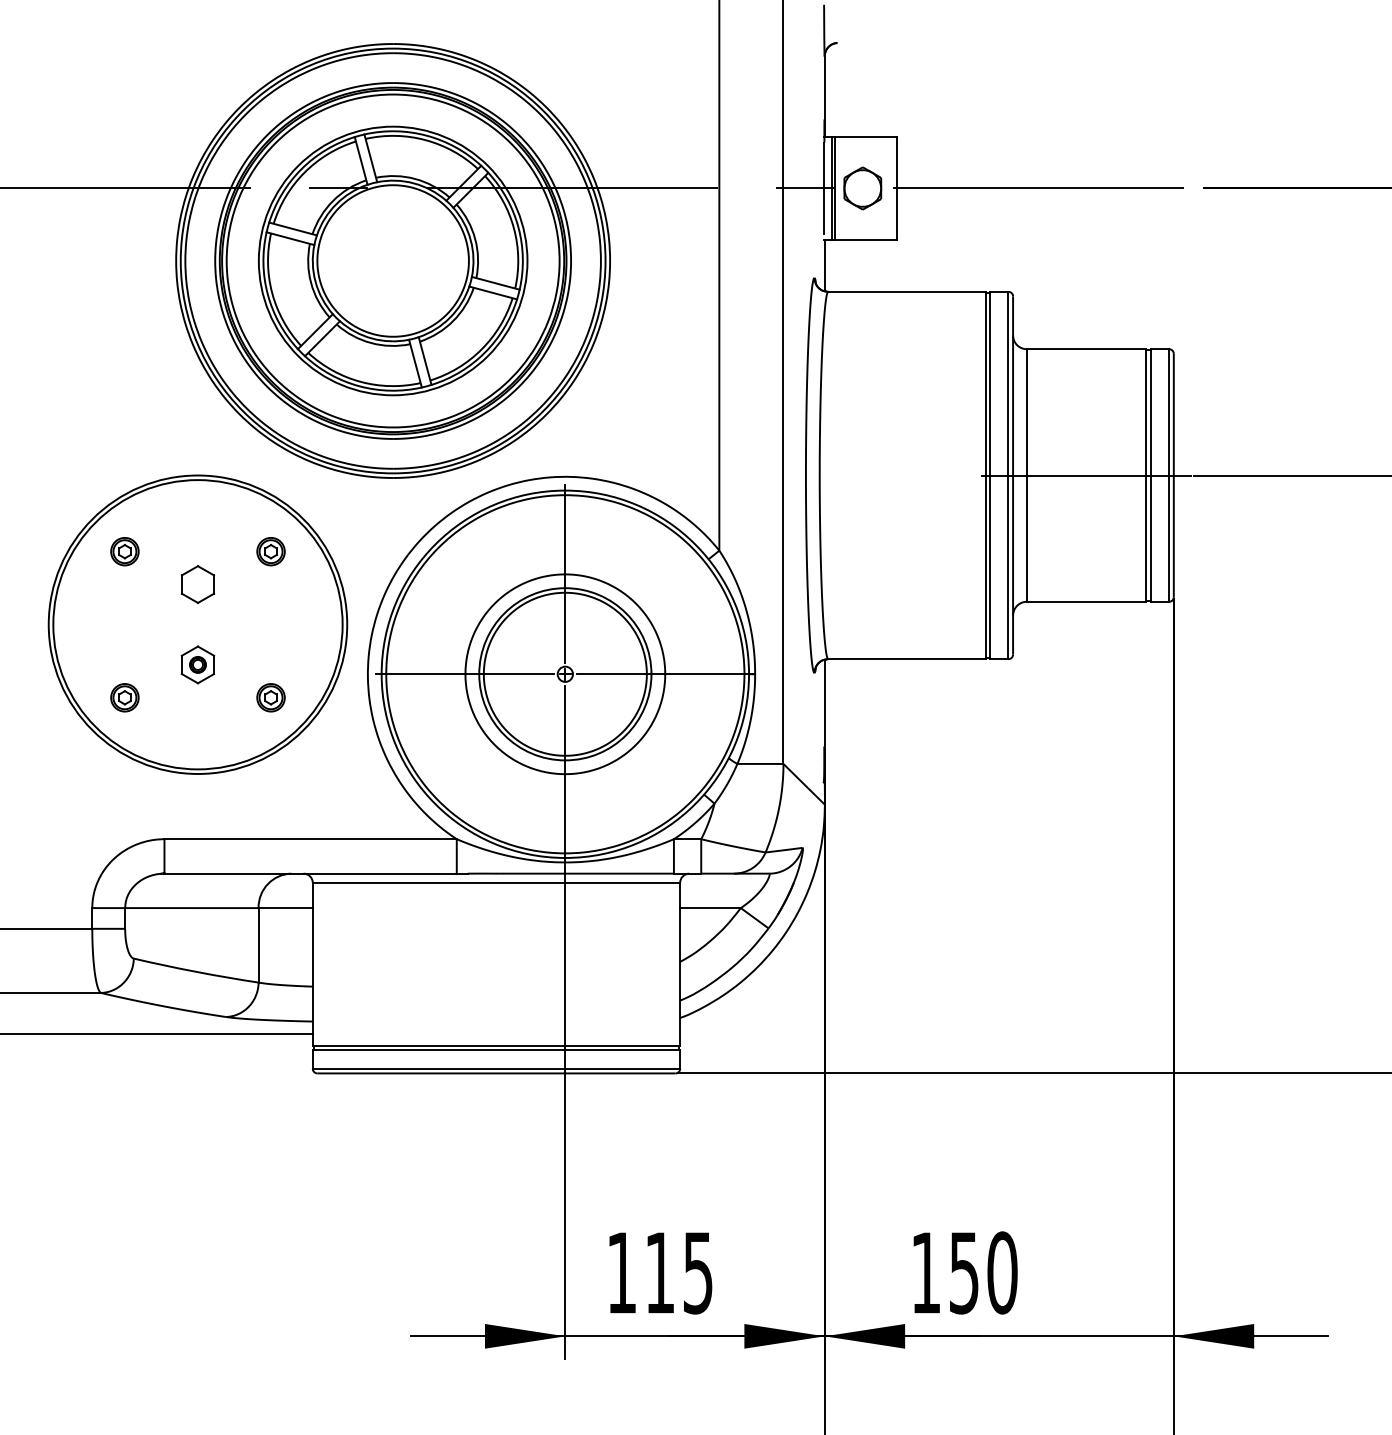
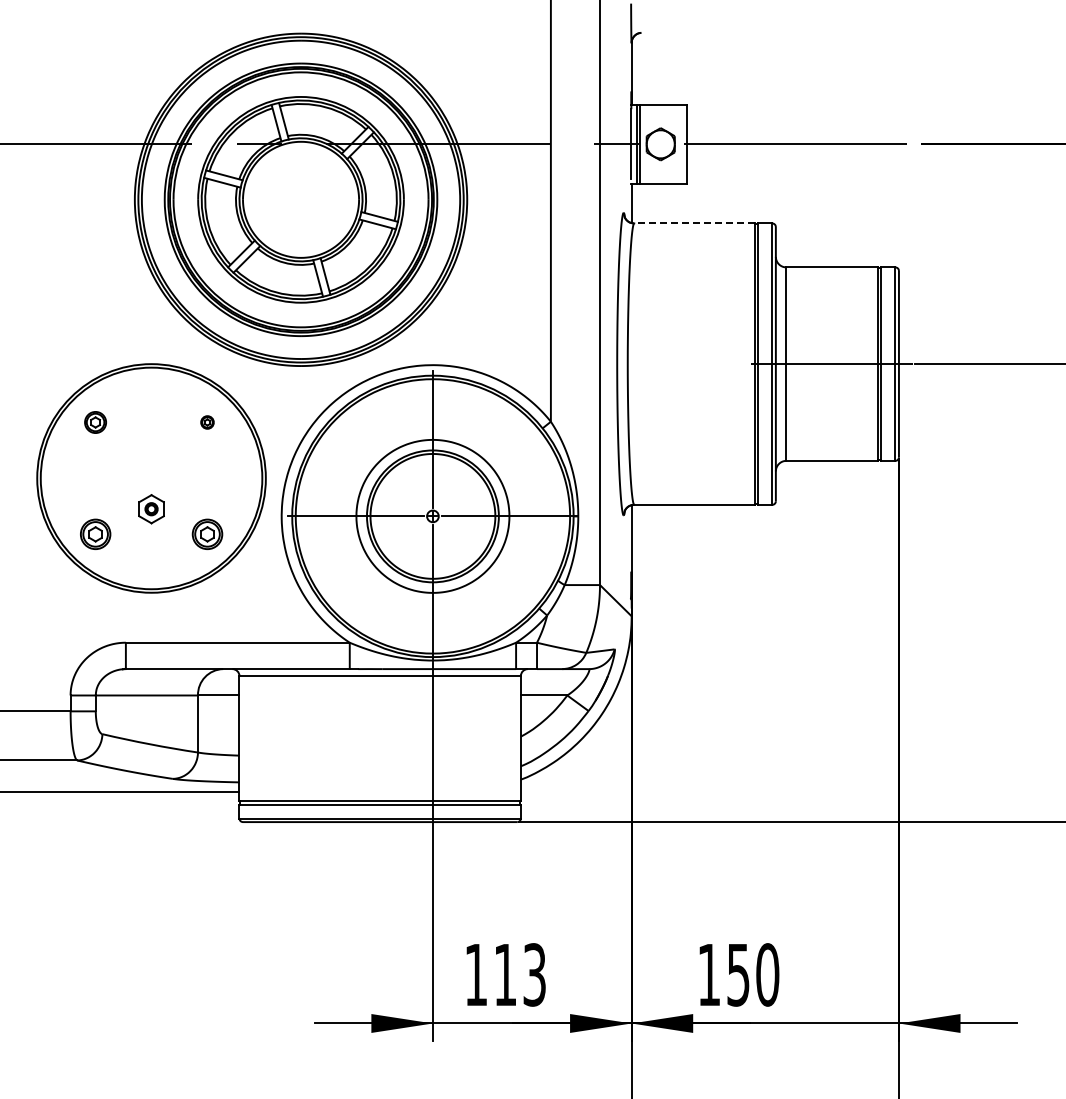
line: (906, 291) -> (694, 223), solid -> dashed
part: (271, 551) -> (207, 422), size x0.6
part: (197, 584) -> (151, 447), removed
part: (124, 697) -> (95, 534), size x1.4
part: (271, 697) -> (207, 534), size x1.4
text: (697, 1272) -> (534, 974), 115 -> 113

